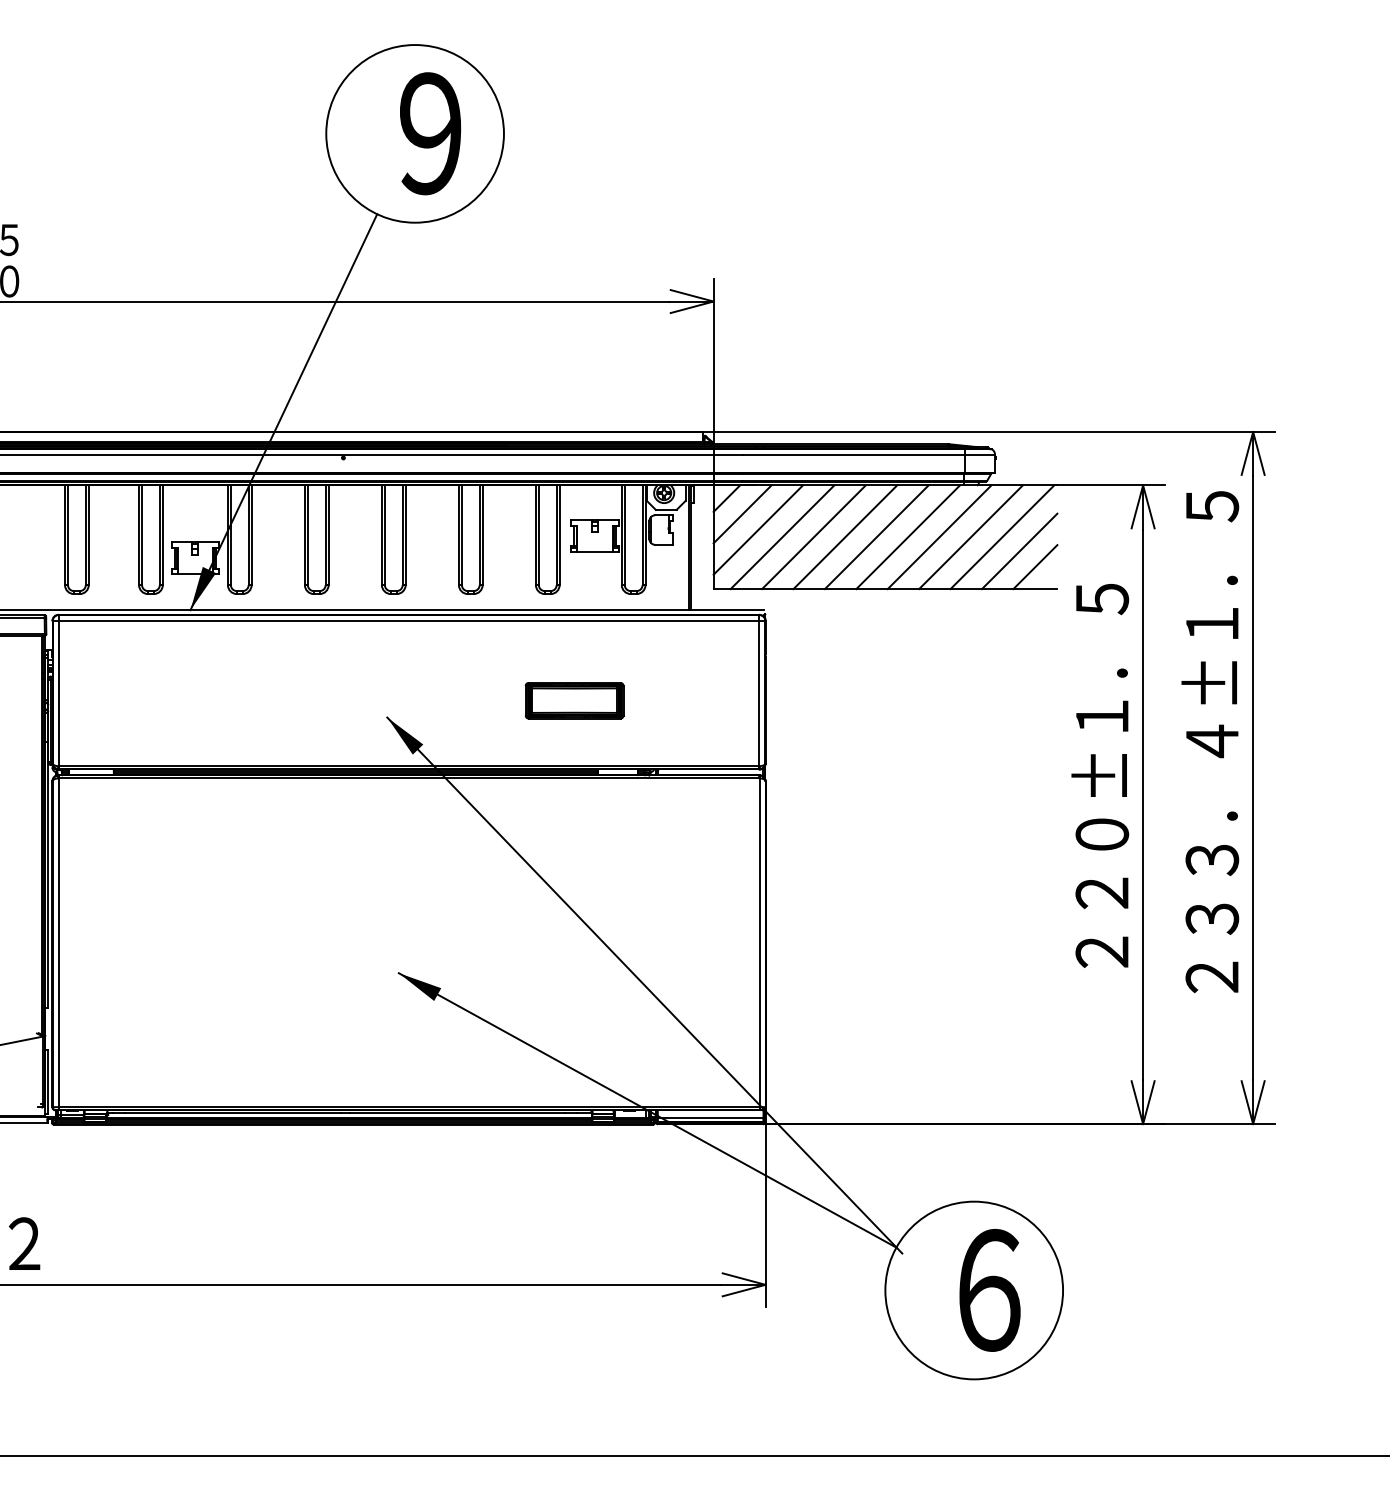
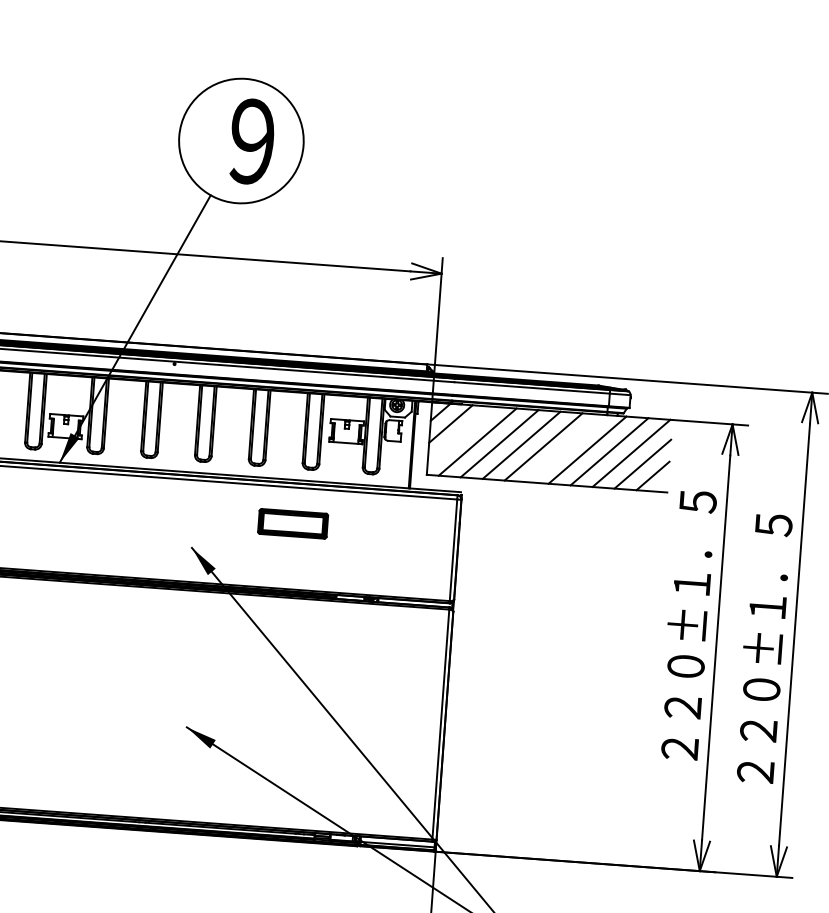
line: (757, 529) -> (460, 435), removed
line: (907, 537) -> (565, 448), removed
part: (574, 700) -> (293, 523), moved
text: (1210, 712) -> (768, 586), ２３３．４±１．５ -> ２２０±１．５

